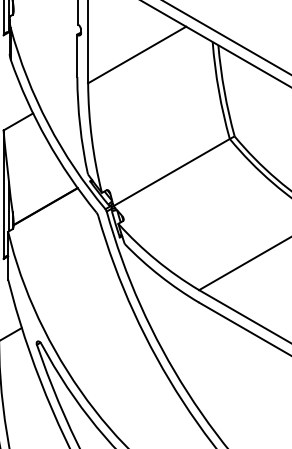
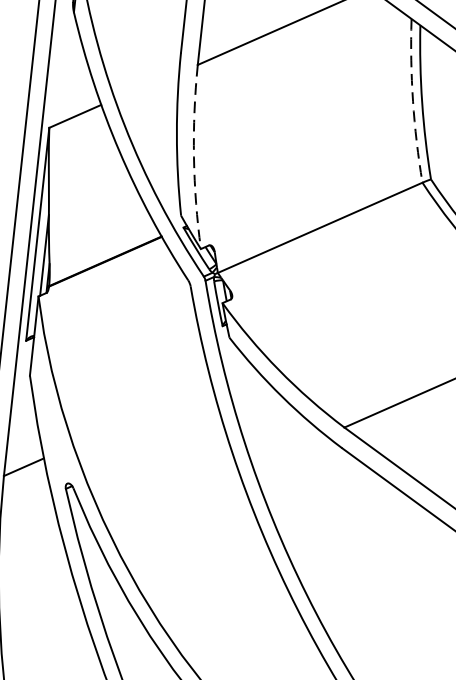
arc: (218, 90) -> (412, 100), solid -> dashed
arc: (91, 138) -> (193, 156), solid -> dashed

